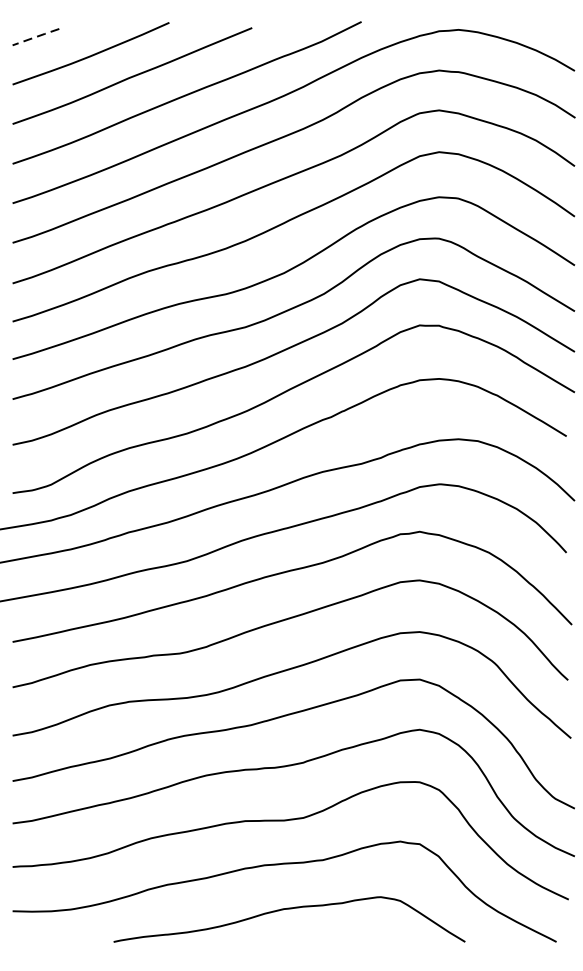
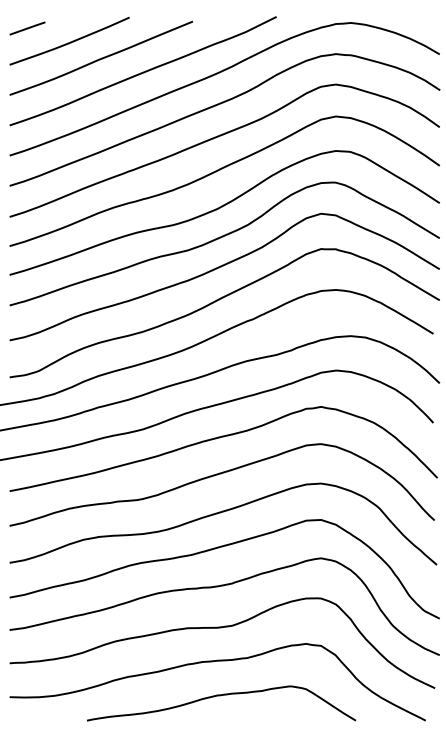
line: (35, 37) -> (27, 28), dashed -> solid

